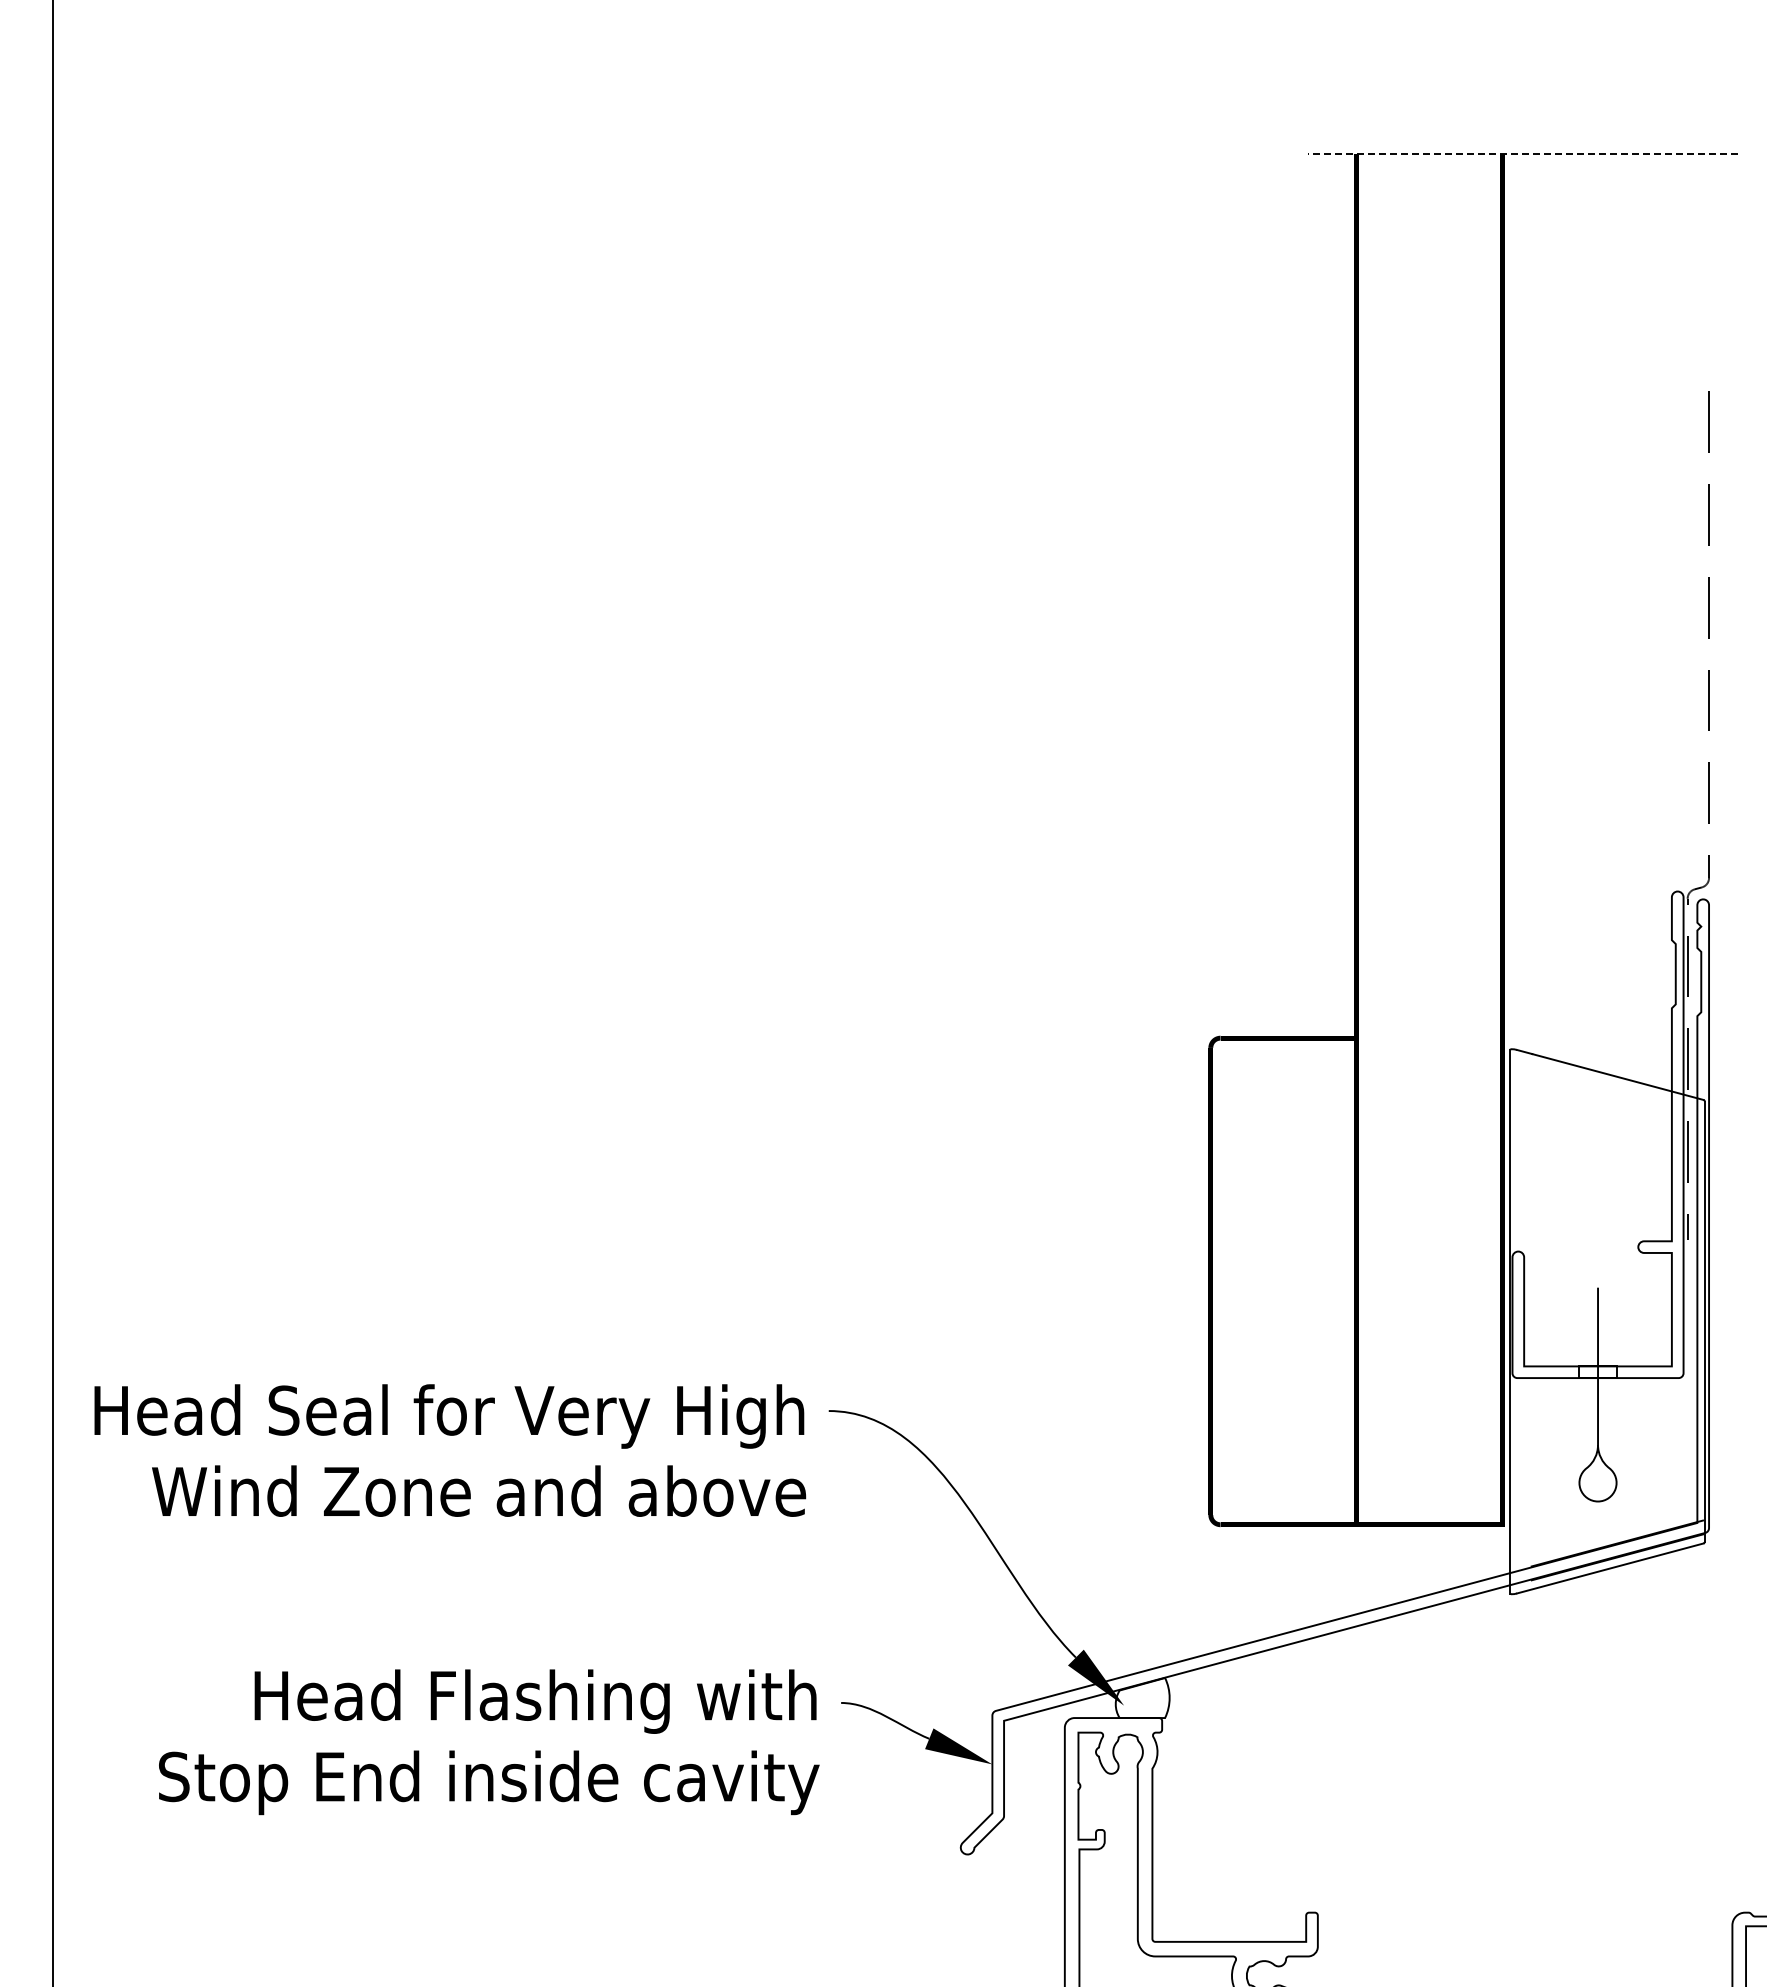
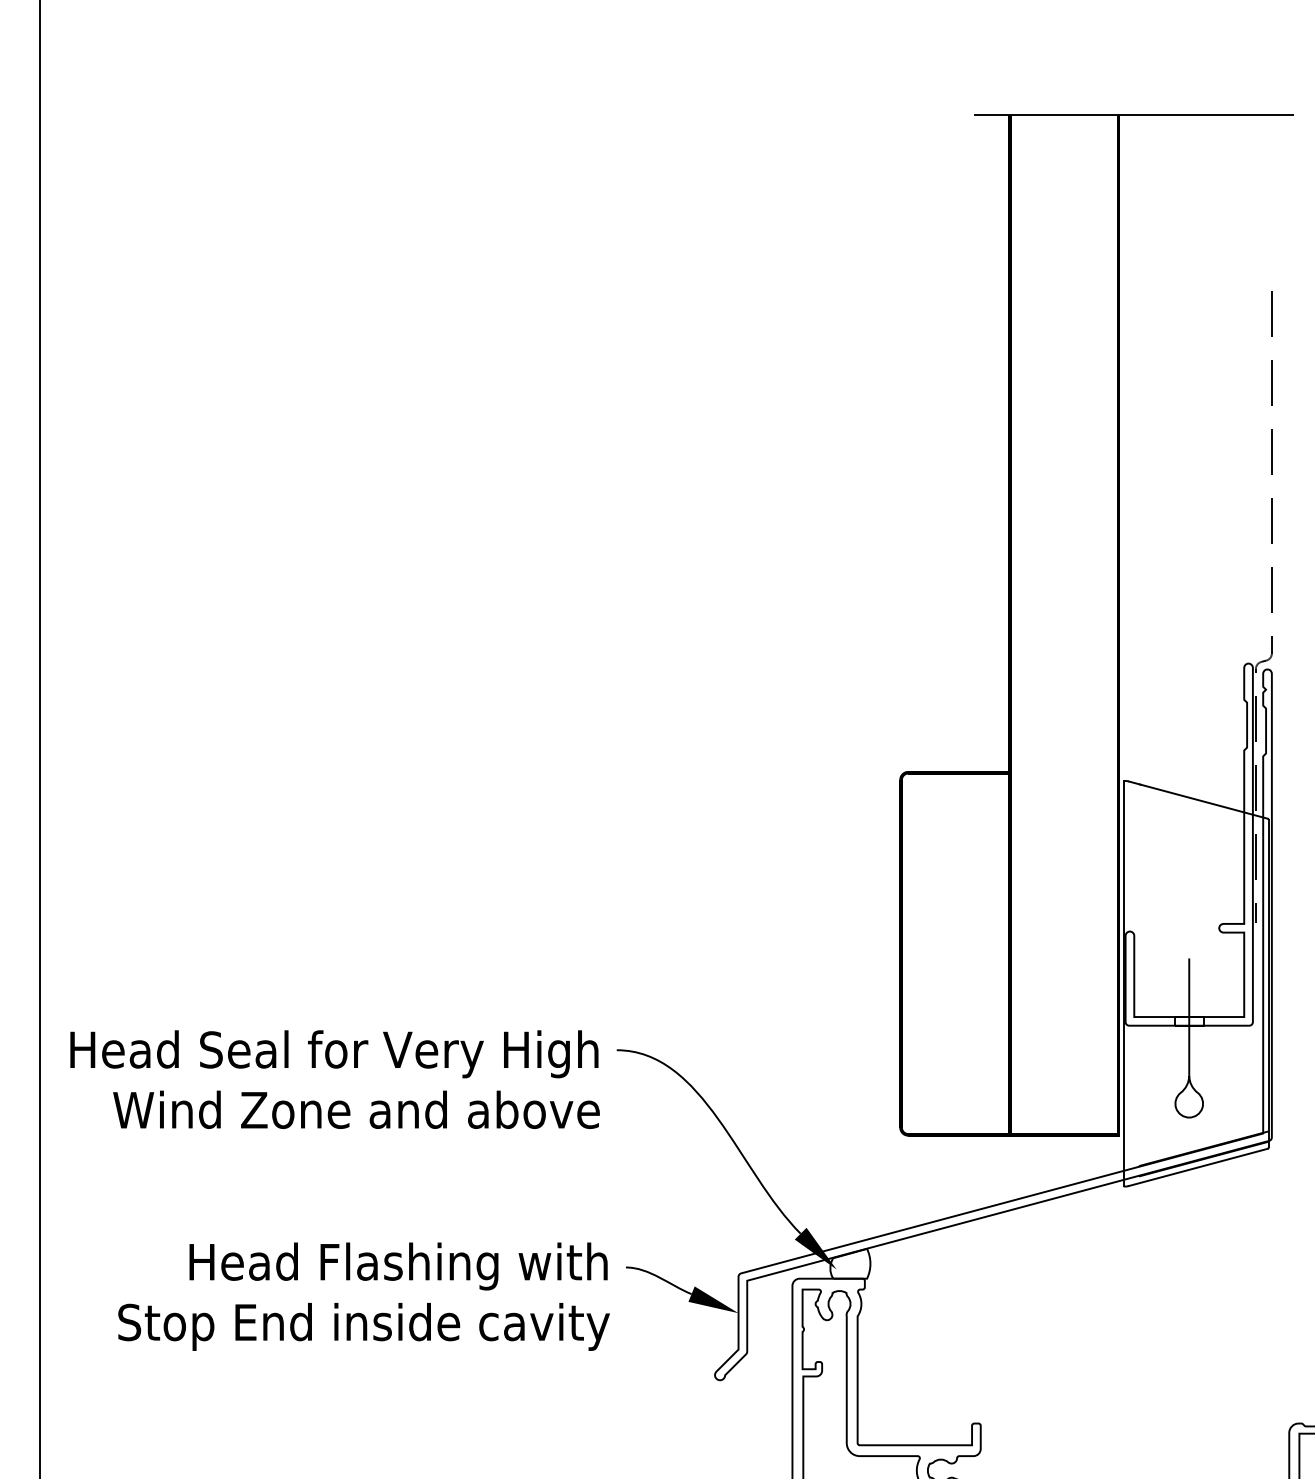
line: (1522, 153) -> (1133, 114), dashed -> solid

